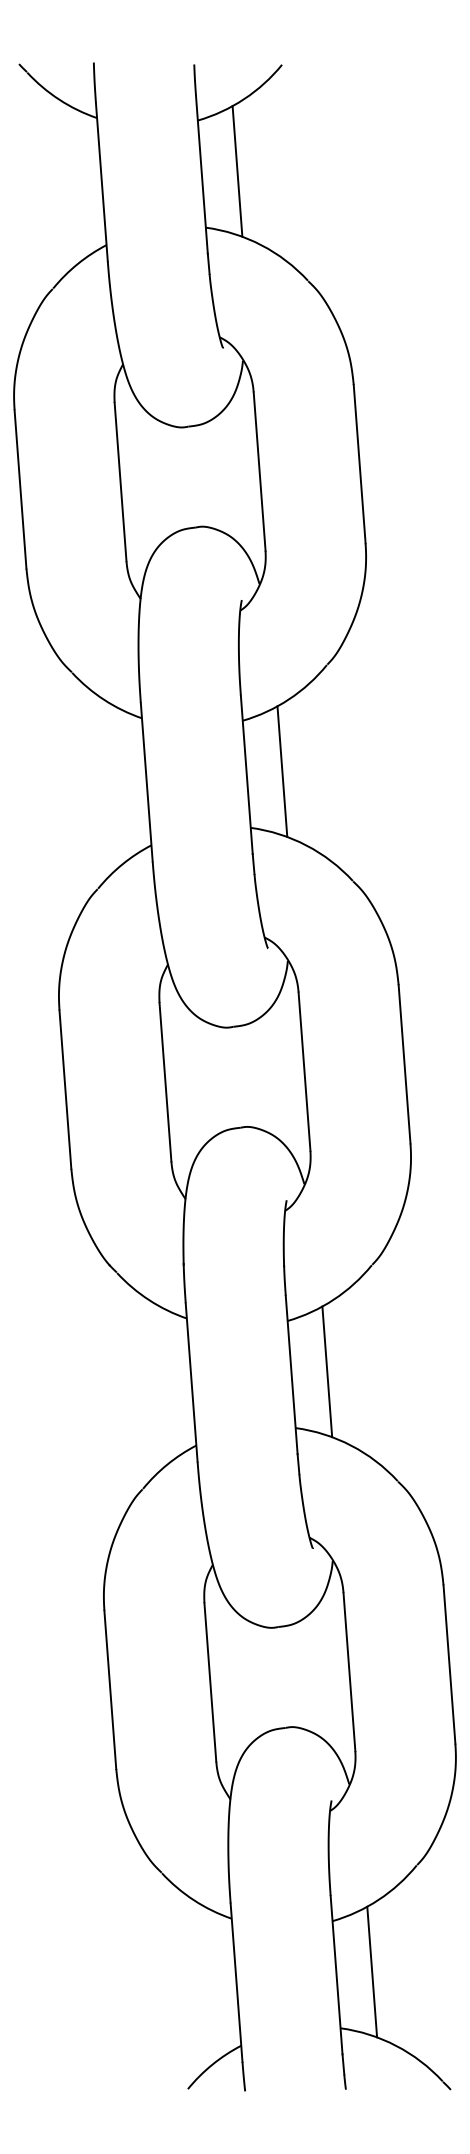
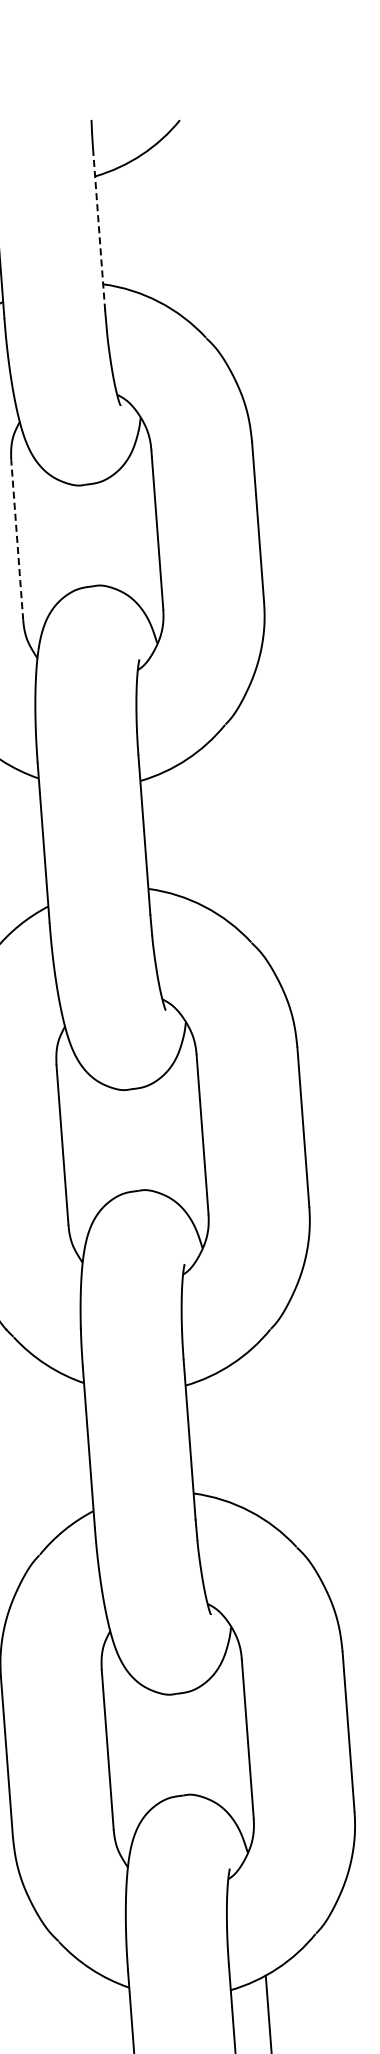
line: (237, 171) -> (135, 227), removed
line: (201, 174) -> (98, 230), solid -> dashed
line: (120, 481) -> (17, 539), solid -> dashed
line: (282, 771) -> (180, 832), removed
line: (327, 1371) -> (225, 1436), removed

